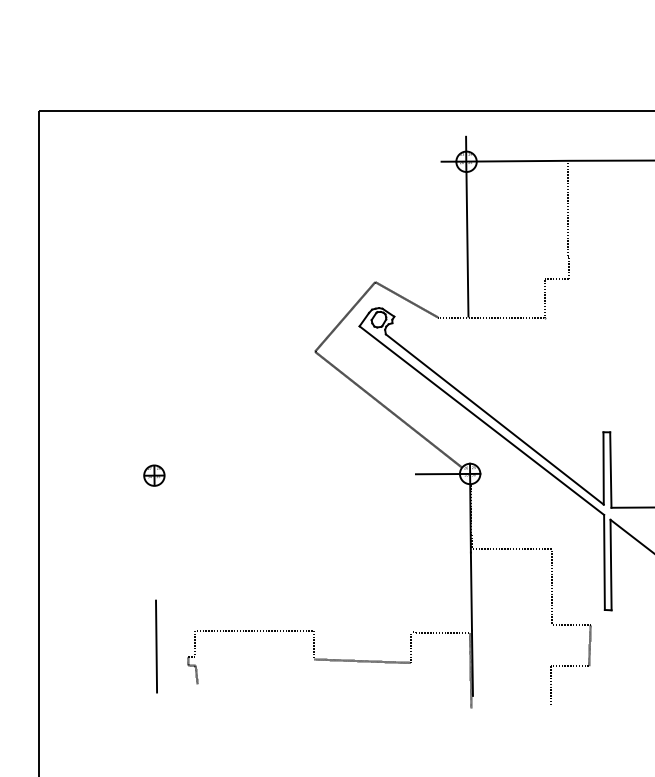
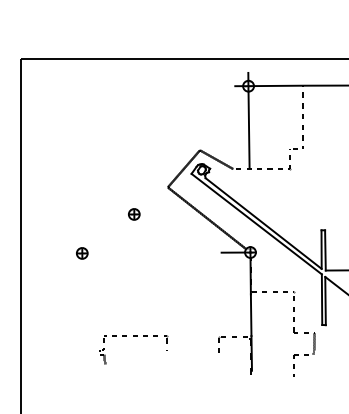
part: (252, 402) -> (134, 214), added
line: (156, 646) -> (83, 344), removed
line: (361, 661) -> (192, 352), removed

